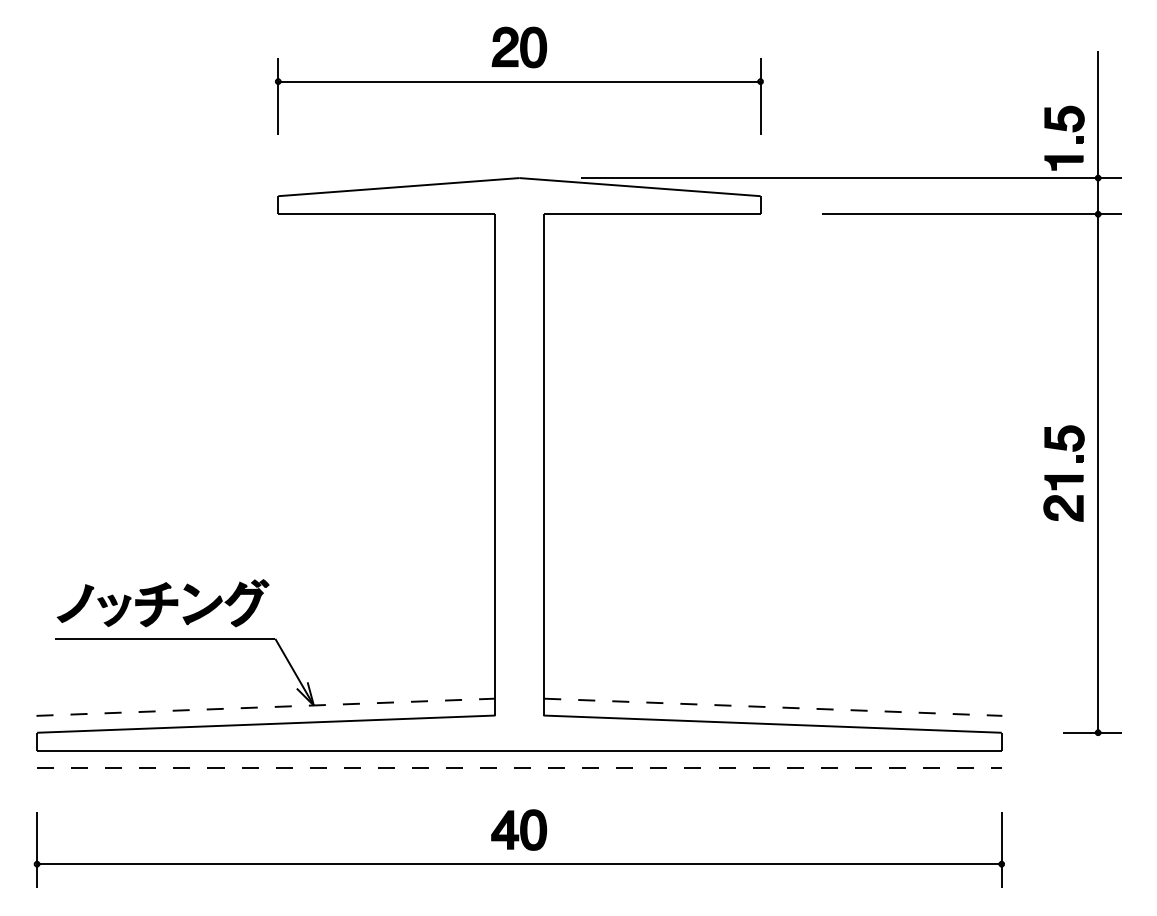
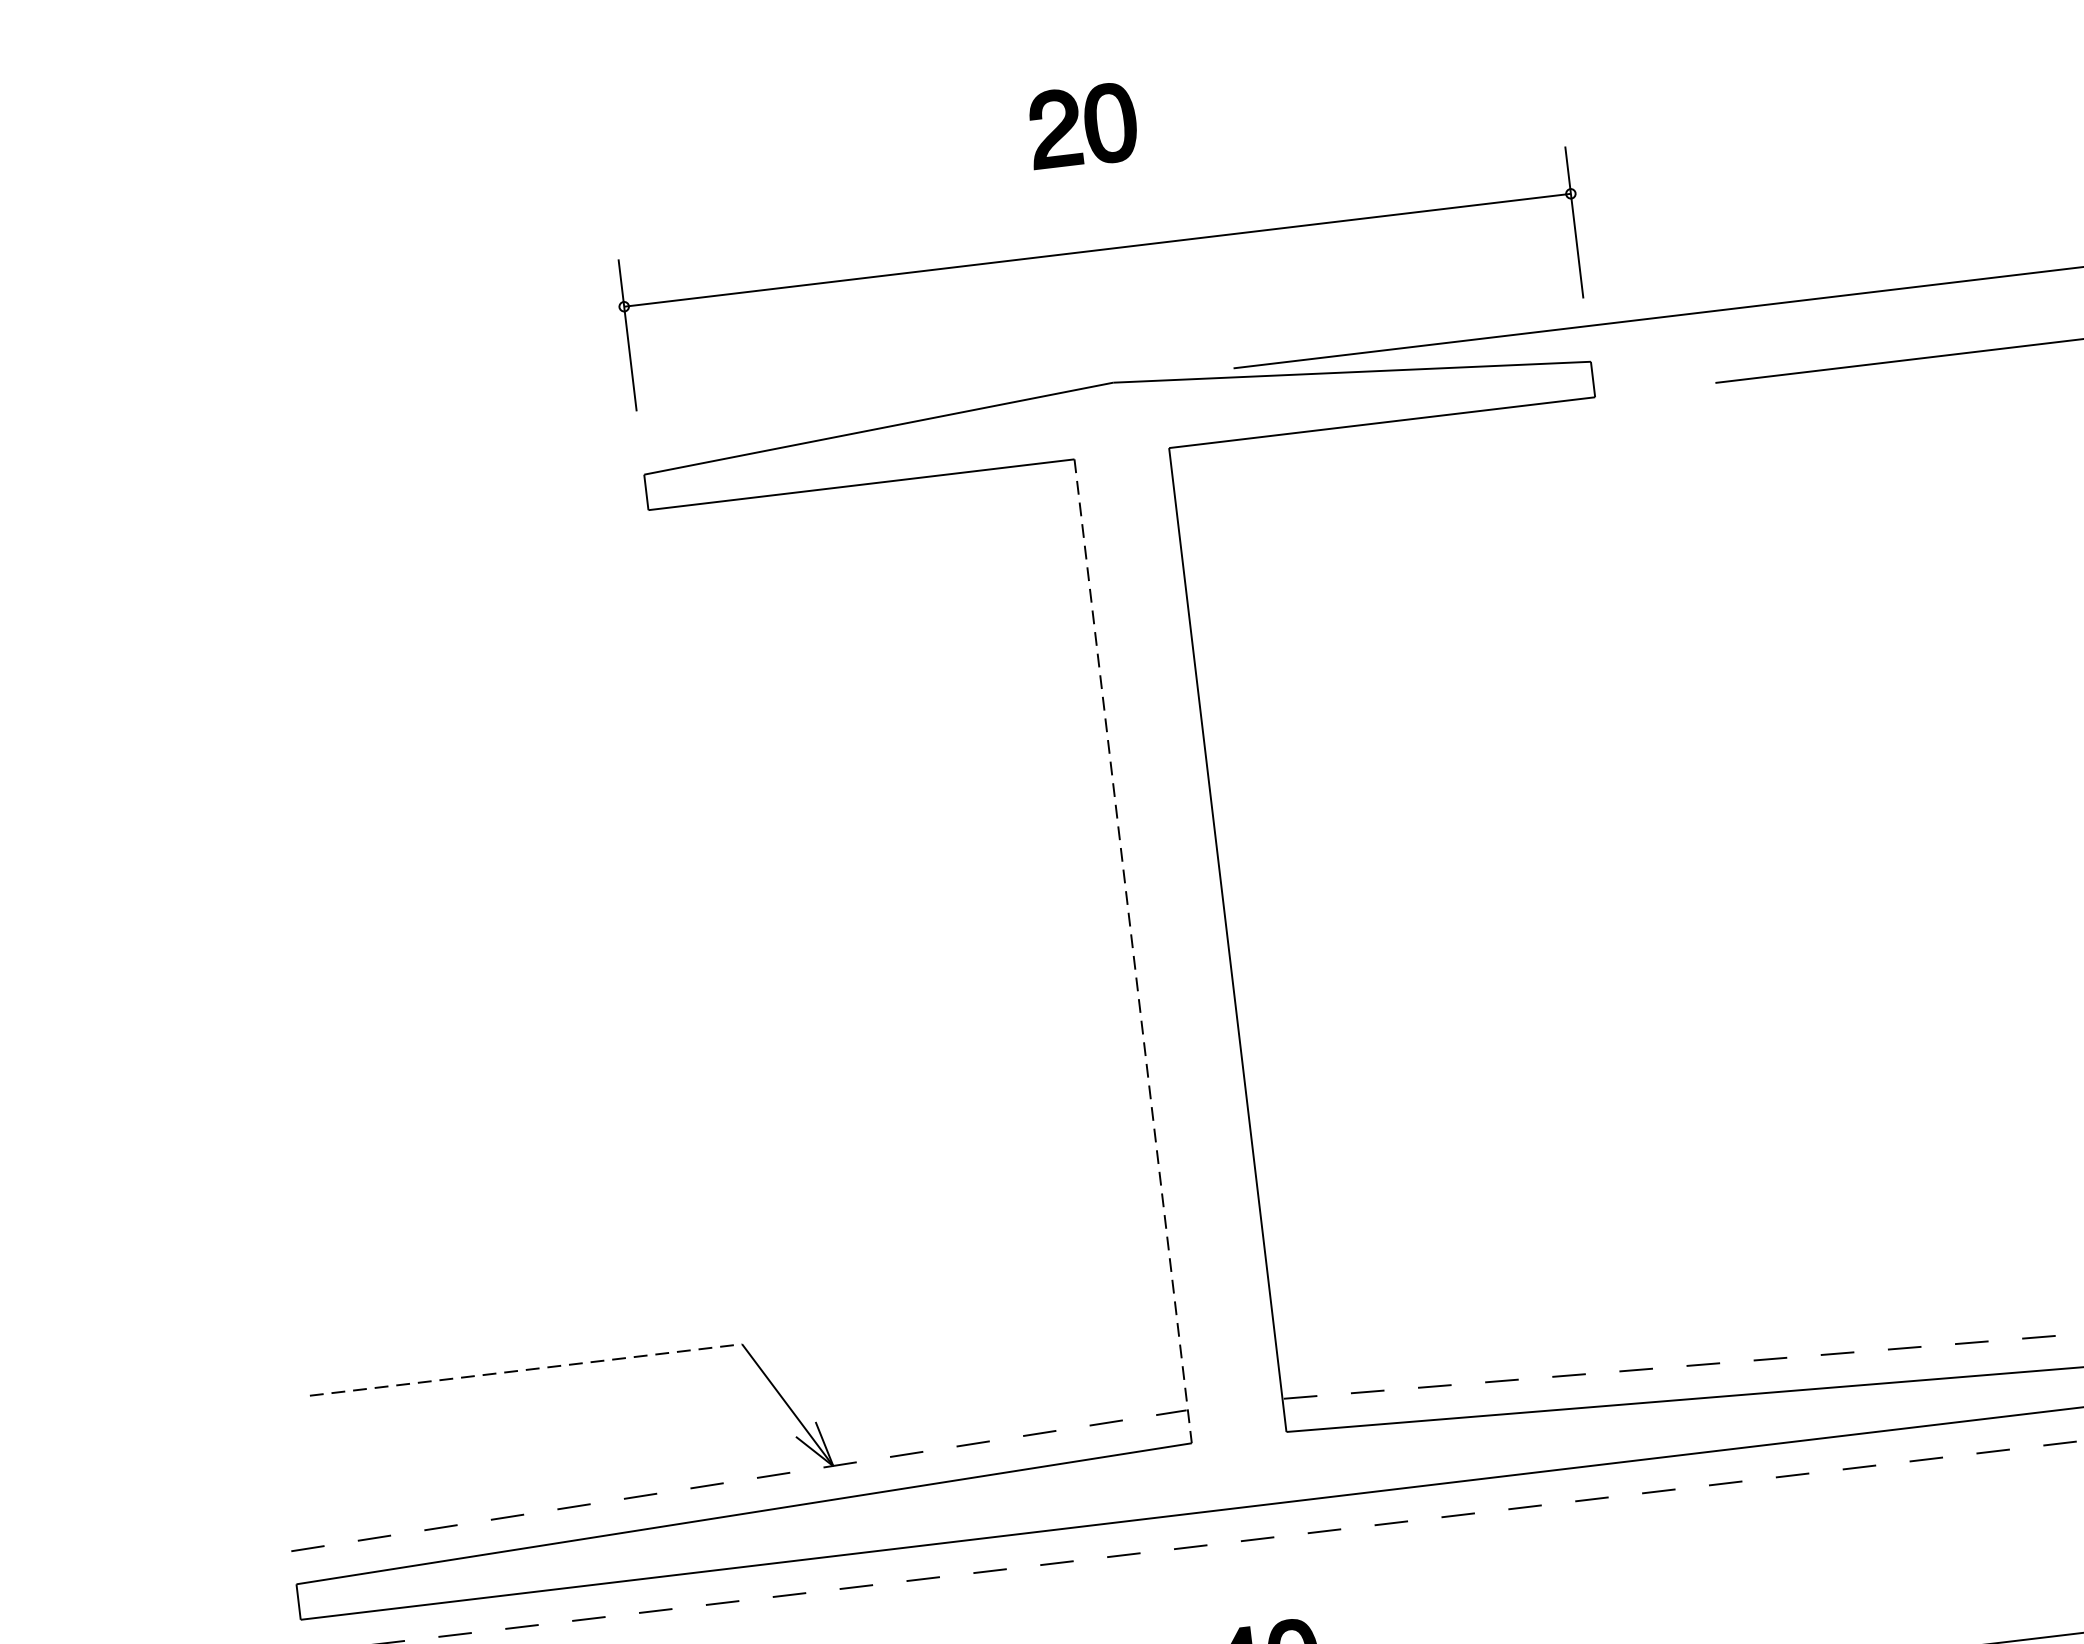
part: (519, 82) -> (1097, 251), moved
line: (495, 464) -> (1133, 950), solid -> dashed
part: (162, 603) -> (512, 1301), removed
line: (165, 638) -> (526, 1369), solid -> dashed

